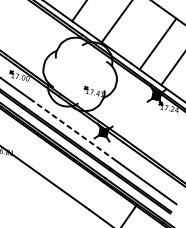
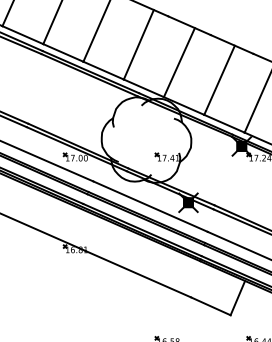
line: (158, 43) -> (219, 79), moved
line: (72, 129) -> (150, 206), dashed -> solid

